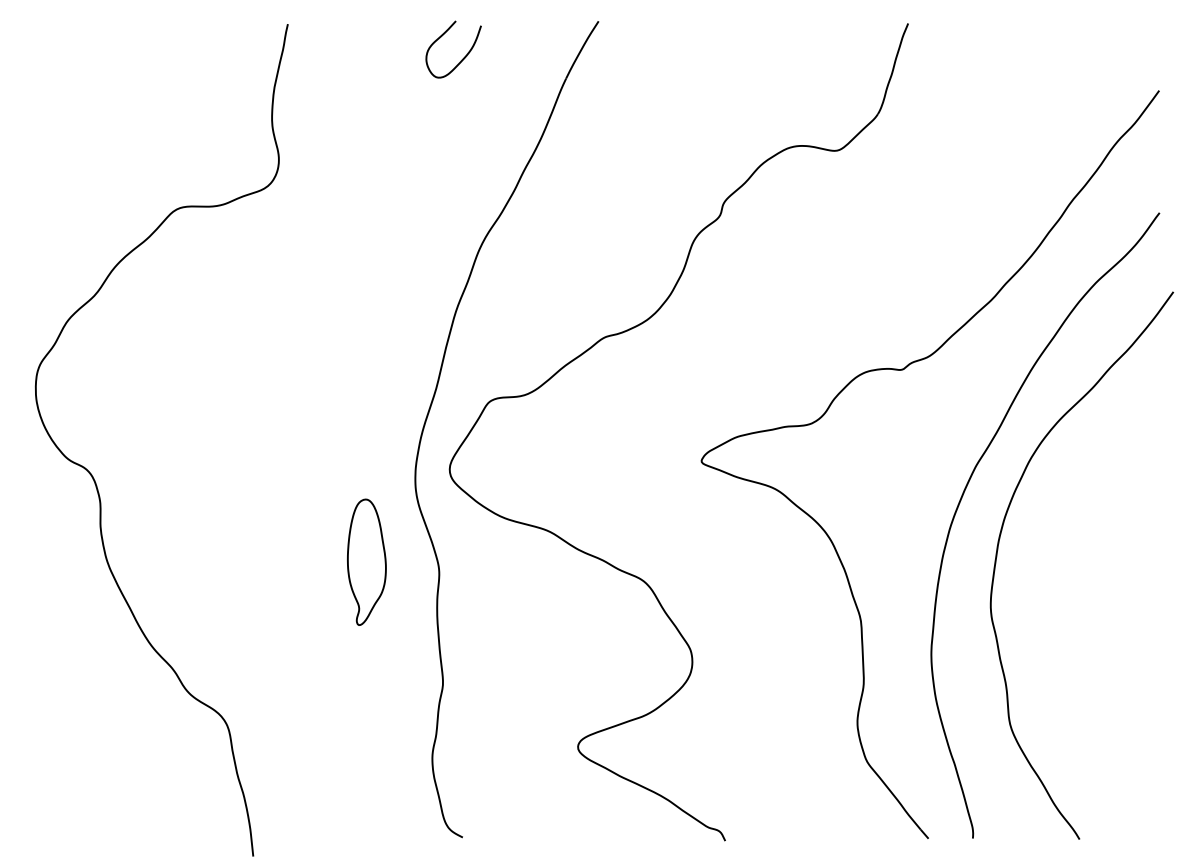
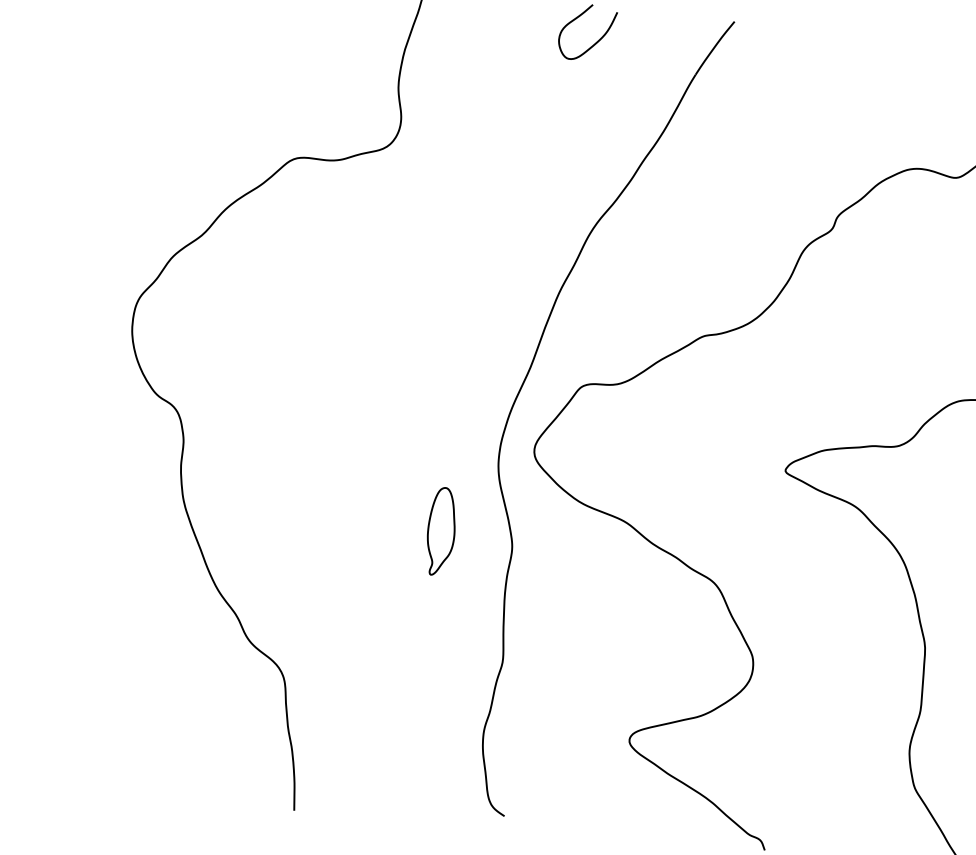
part: (366, 561) -> (441, 530), size x0.7

